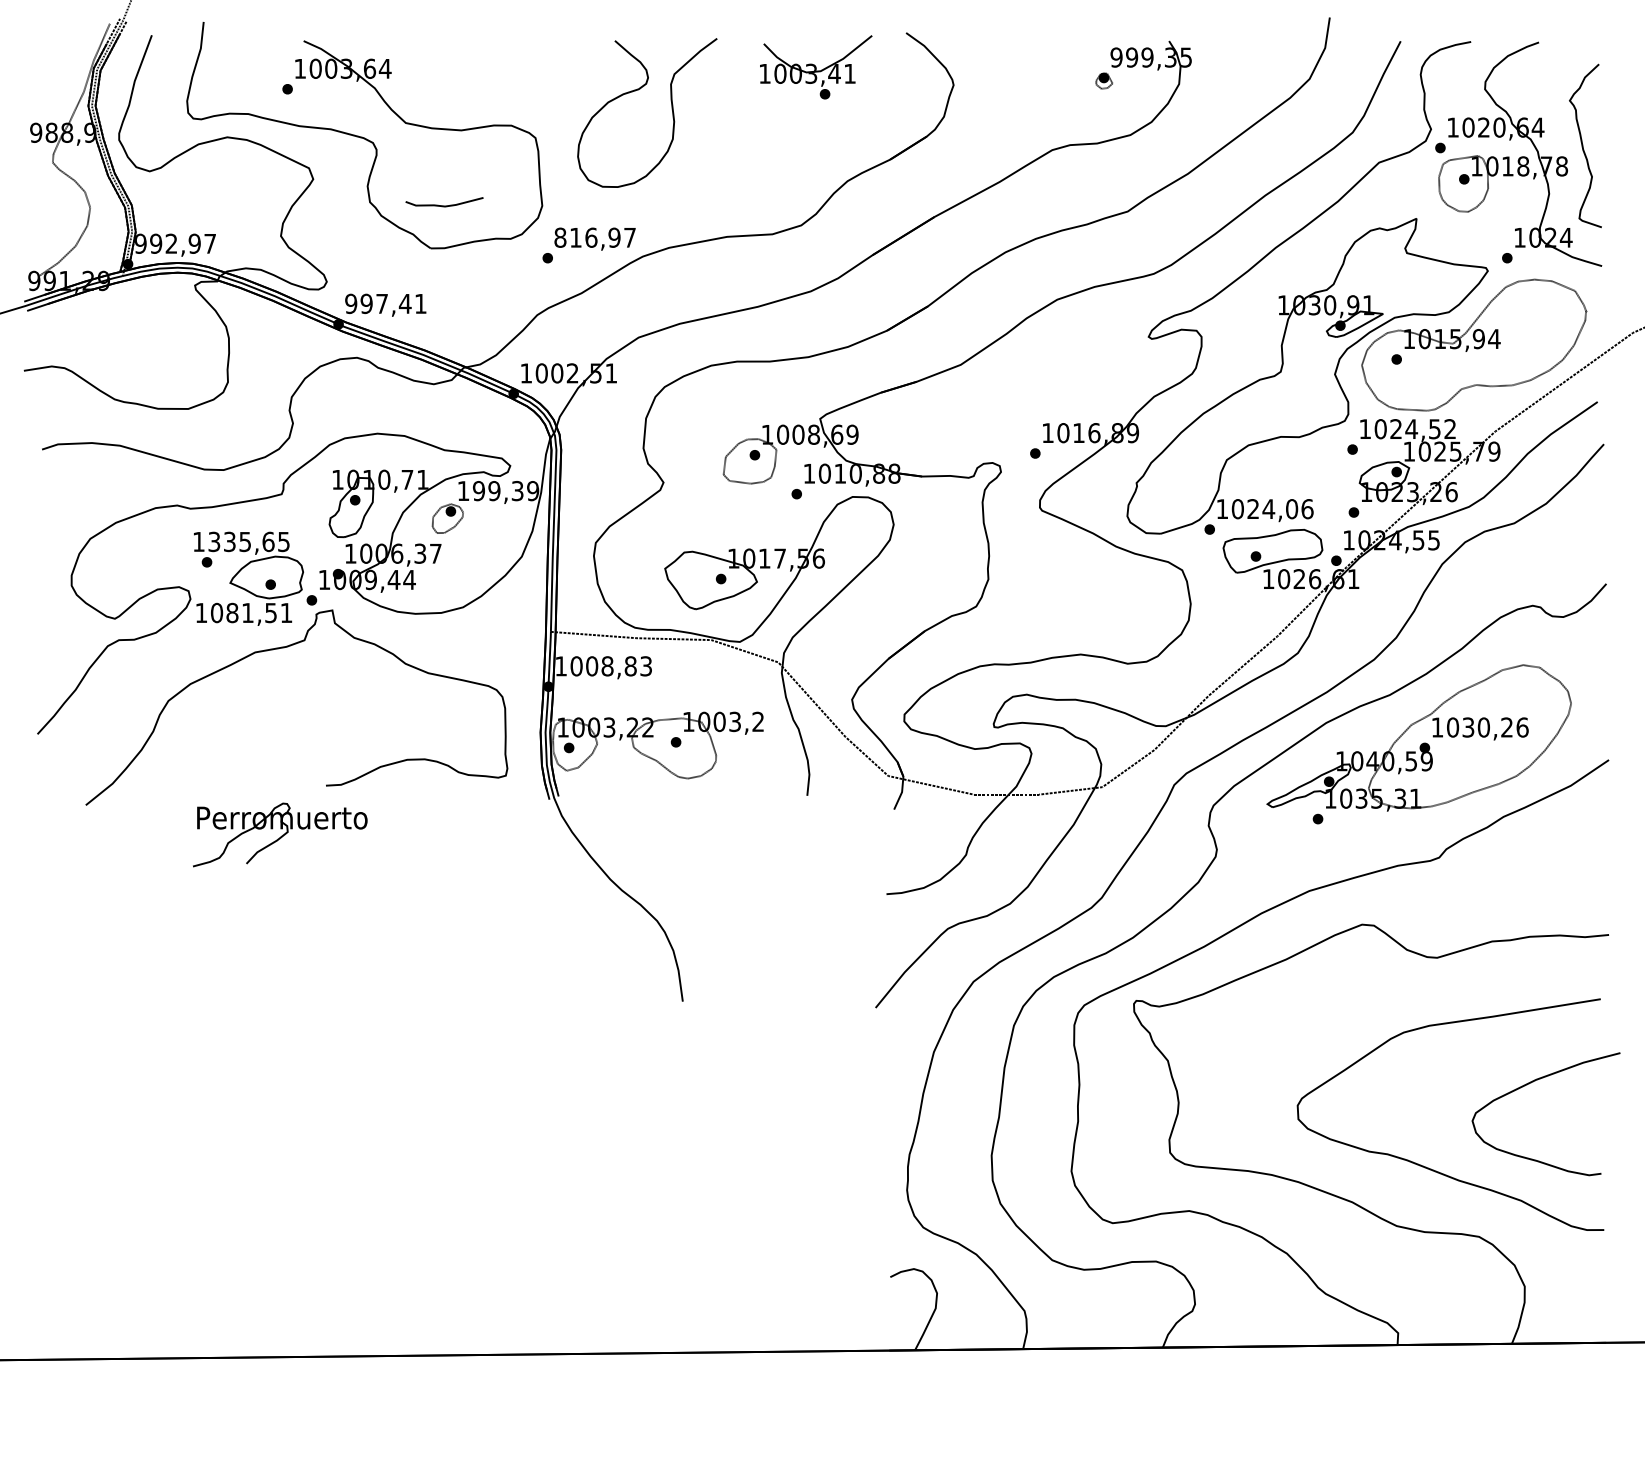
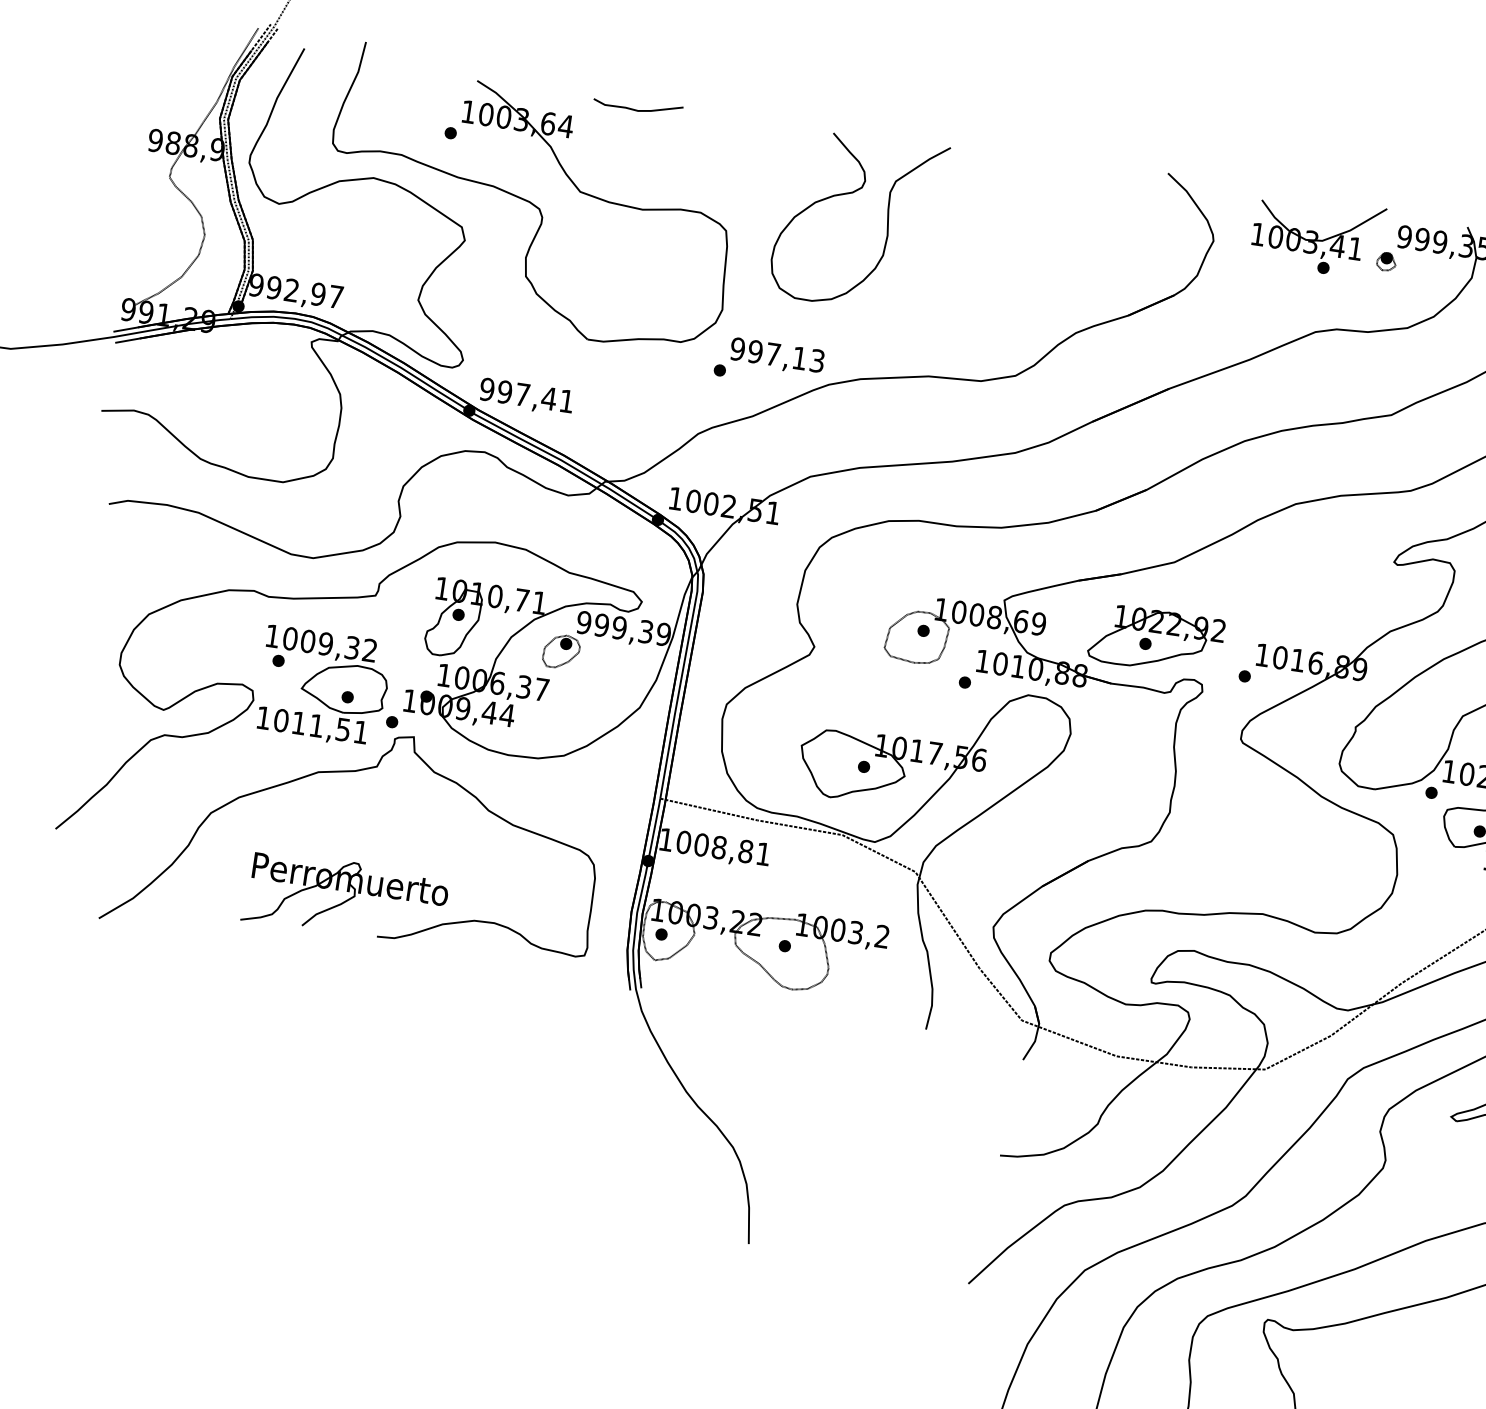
part: (816, 67) -> (1318, 235), moved
curve: (444, 205) -> (637, 109), moved
text: (594, 237) -> (776, 354), 816,97 -> 997,13
part: (954, 433) -> (1155, 639), added
text: (463, 491) -> (584, 623), 199,39 -> 999,39
text: (248, 541) -> (329, 644), 1335,65 -> 1009,32
text: (232, 612) -> (299, 722), 1081,51 -> 1011,51
text: (645, 666) -> (762, 854), 1008,83 -> 1008,81
part: (280, 834) -> (345, 897), moved

